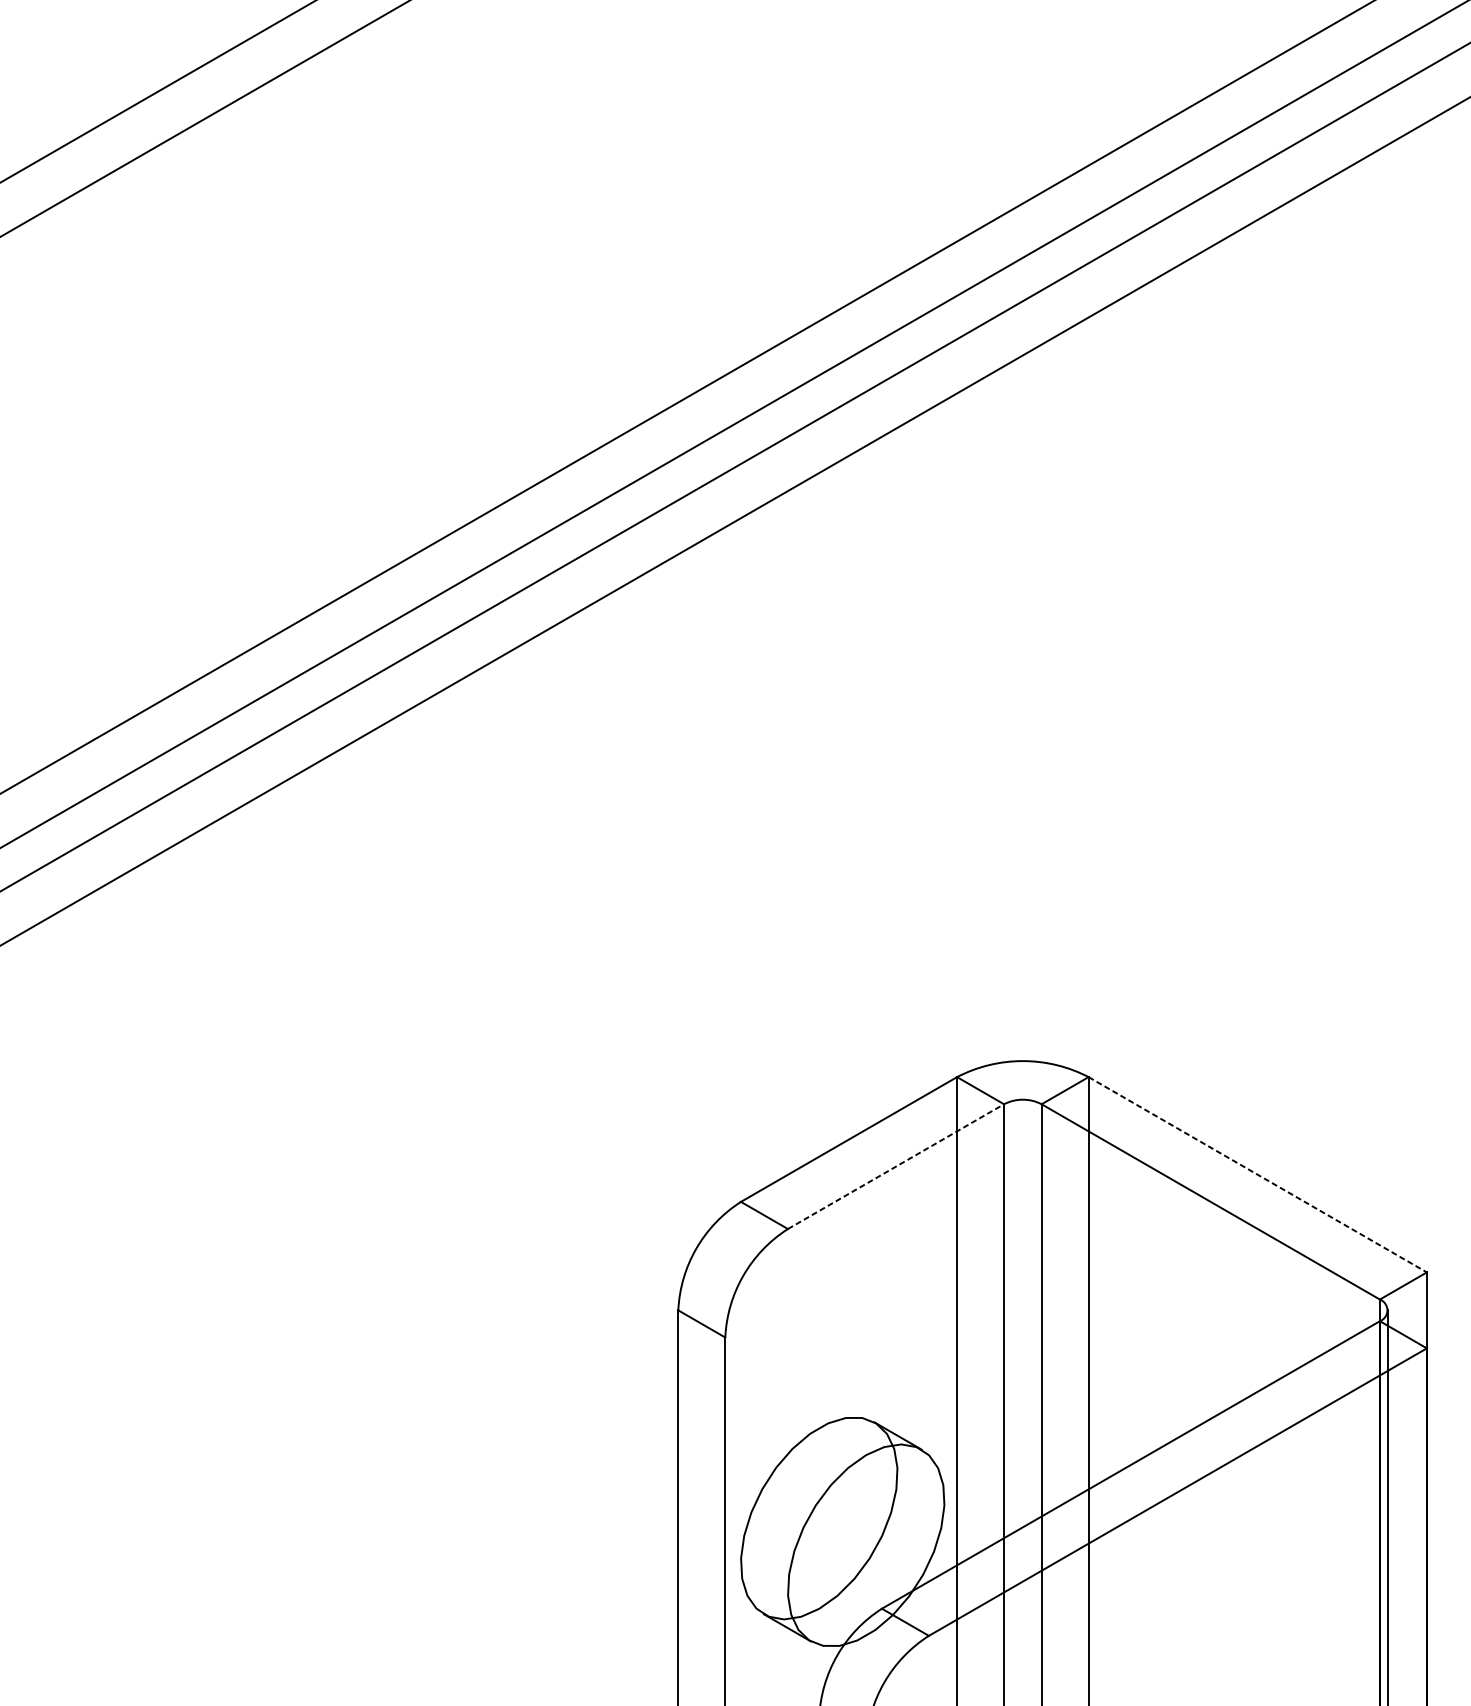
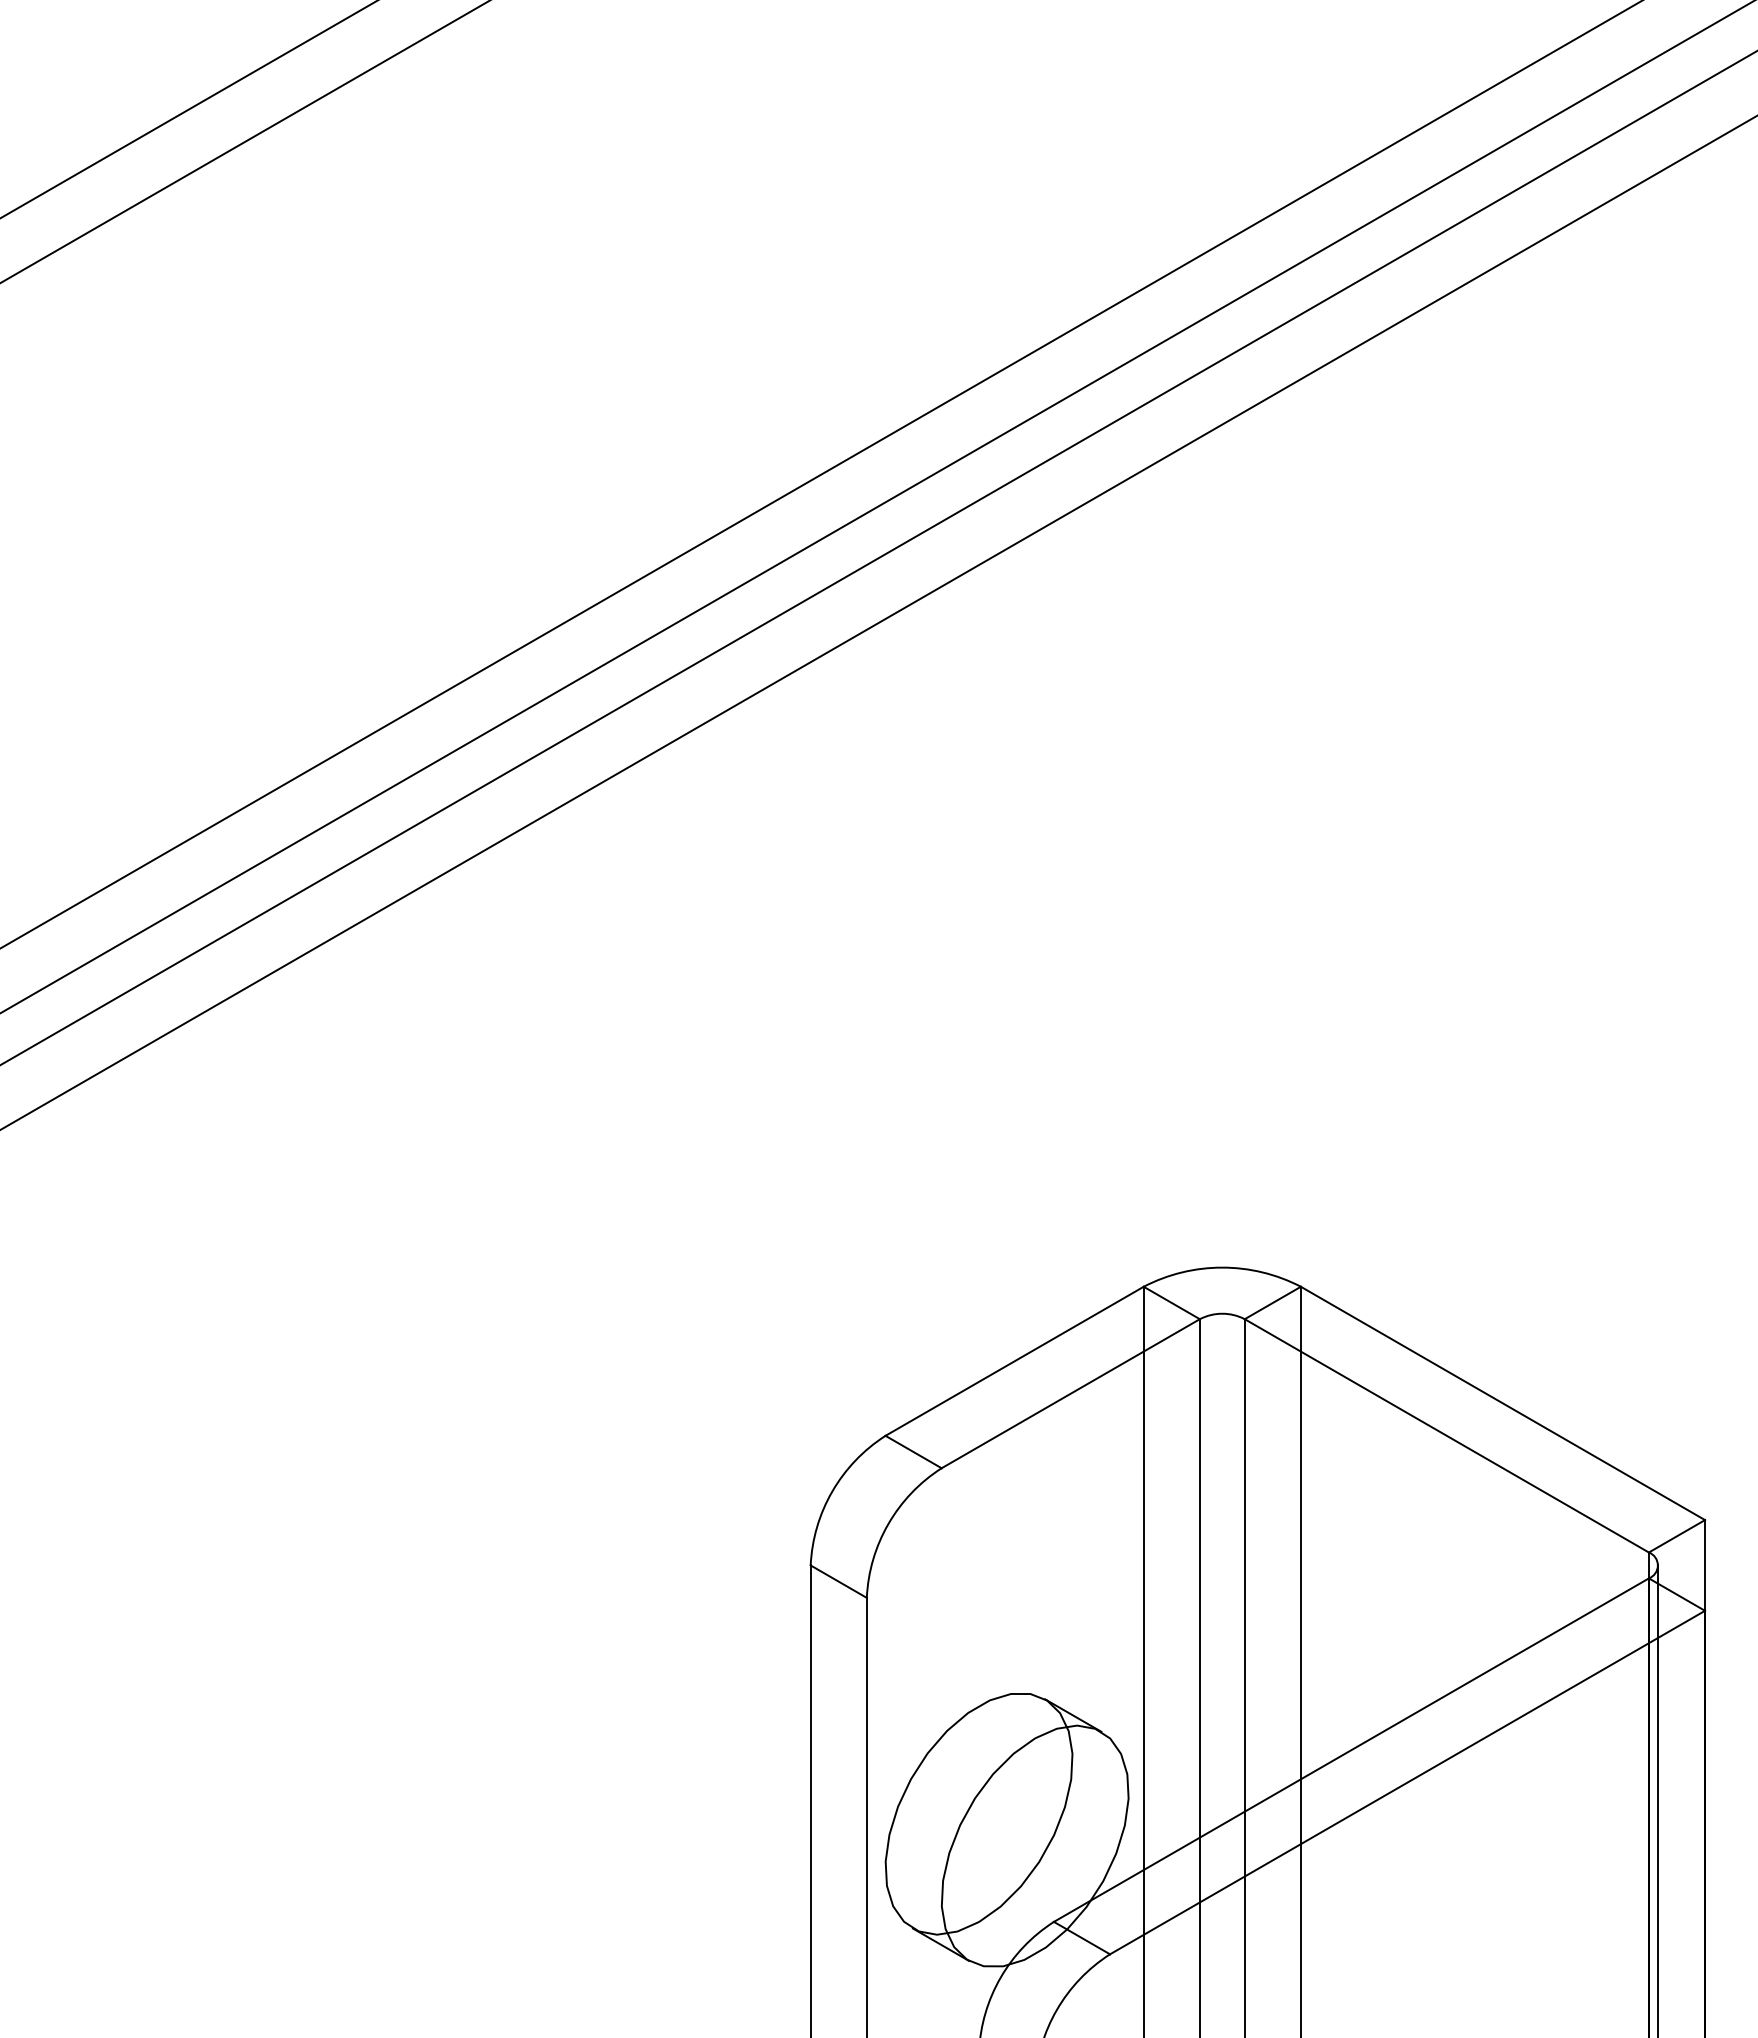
line: (896, 1166) -> (1071, 1393), dashed -> solid
line: (1258, 1174) -> (1503, 1403), dashed -> solid

